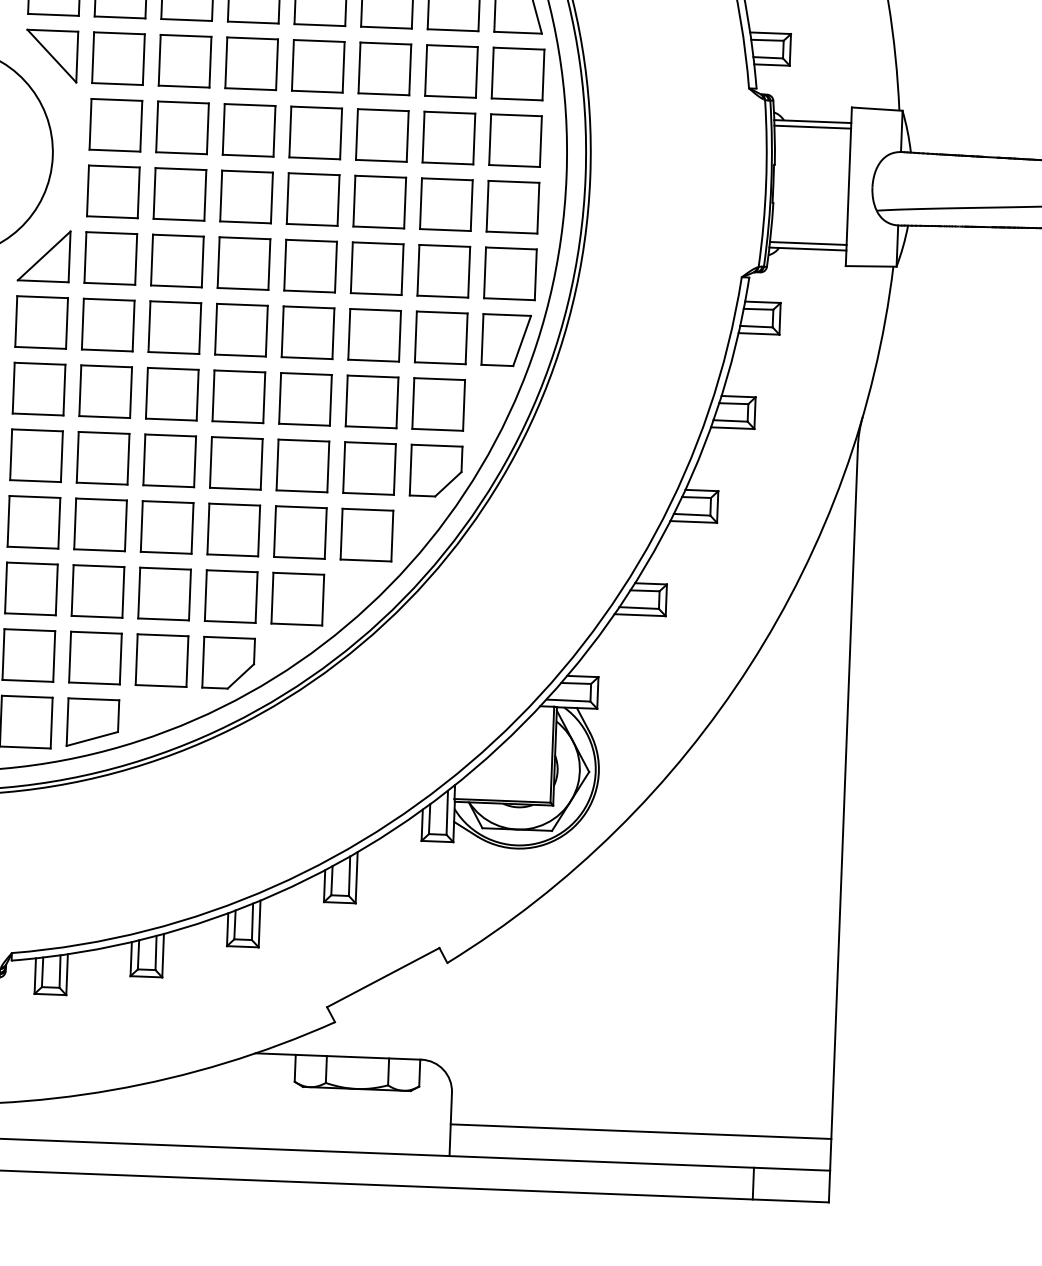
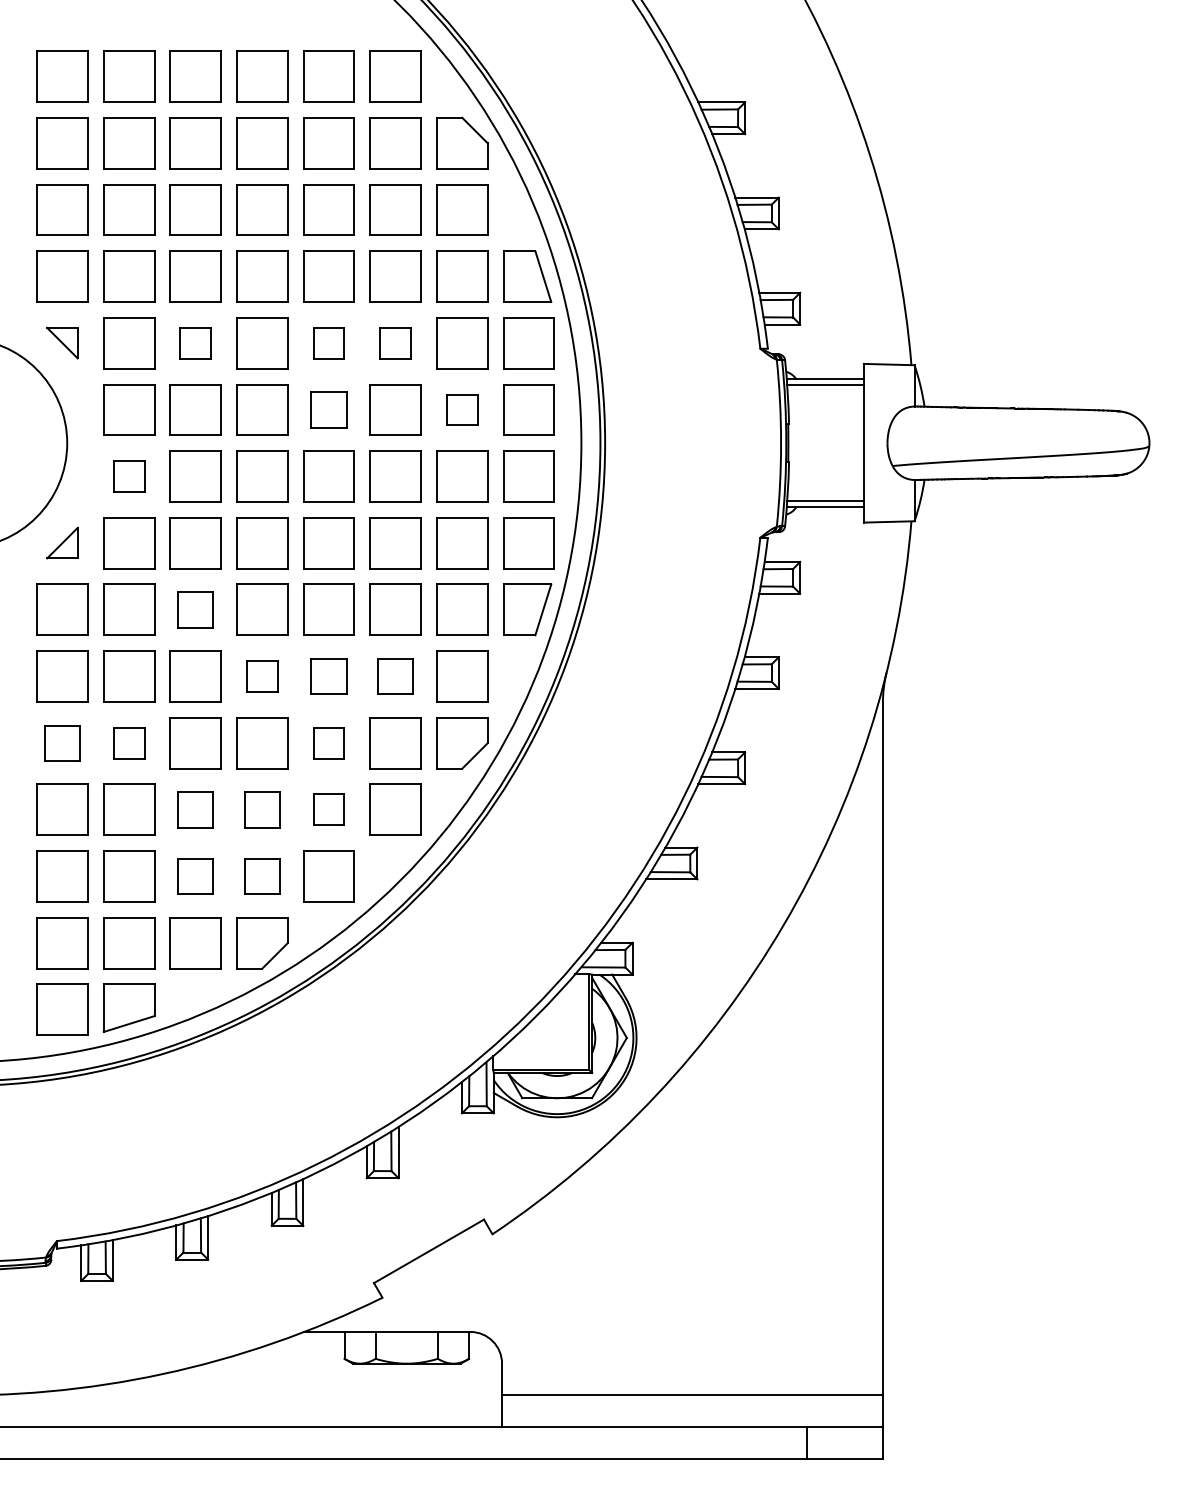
part: (51, 55) -> (62, 342), size x0.6
part: (184, 61) -> (195, 343), size x0.6
part: (317, 66) -> (328, 343), size x0.6
part: (384, 69) -> (395, 343), size x0.6
part: (315, 132) -> (328, 409), size x0.7
part: (449, 137) -> (462, 409), size x0.6
part: (113, 191) -> (129, 476), size x0.6
part: (44, 255) -> (62, 542), size x0.6
part: (174, 327) -> (195, 609), size x0.7
part: (238, 396) -> (262, 676), size x0.6
part: (304, 399) -> (328, 676), size x0.7
part: (371, 401) -> (395, 676), size x0.7
part: (36, 456) -> (62, 743), size x0.7
part: (103, 458) -> (129, 743), size x0.6
part: (302, 466) -> (328, 743), size x0.6
part: (166, 527) -> (195, 809), size x0.7
part: (233, 529) -> (262, 809), size x0.7
part: (299, 532) -> (328, 809), size x0.6
part: (164, 594) -> (195, 876), size x0.7
part: (231, 596) -> (262, 876), size x0.7

